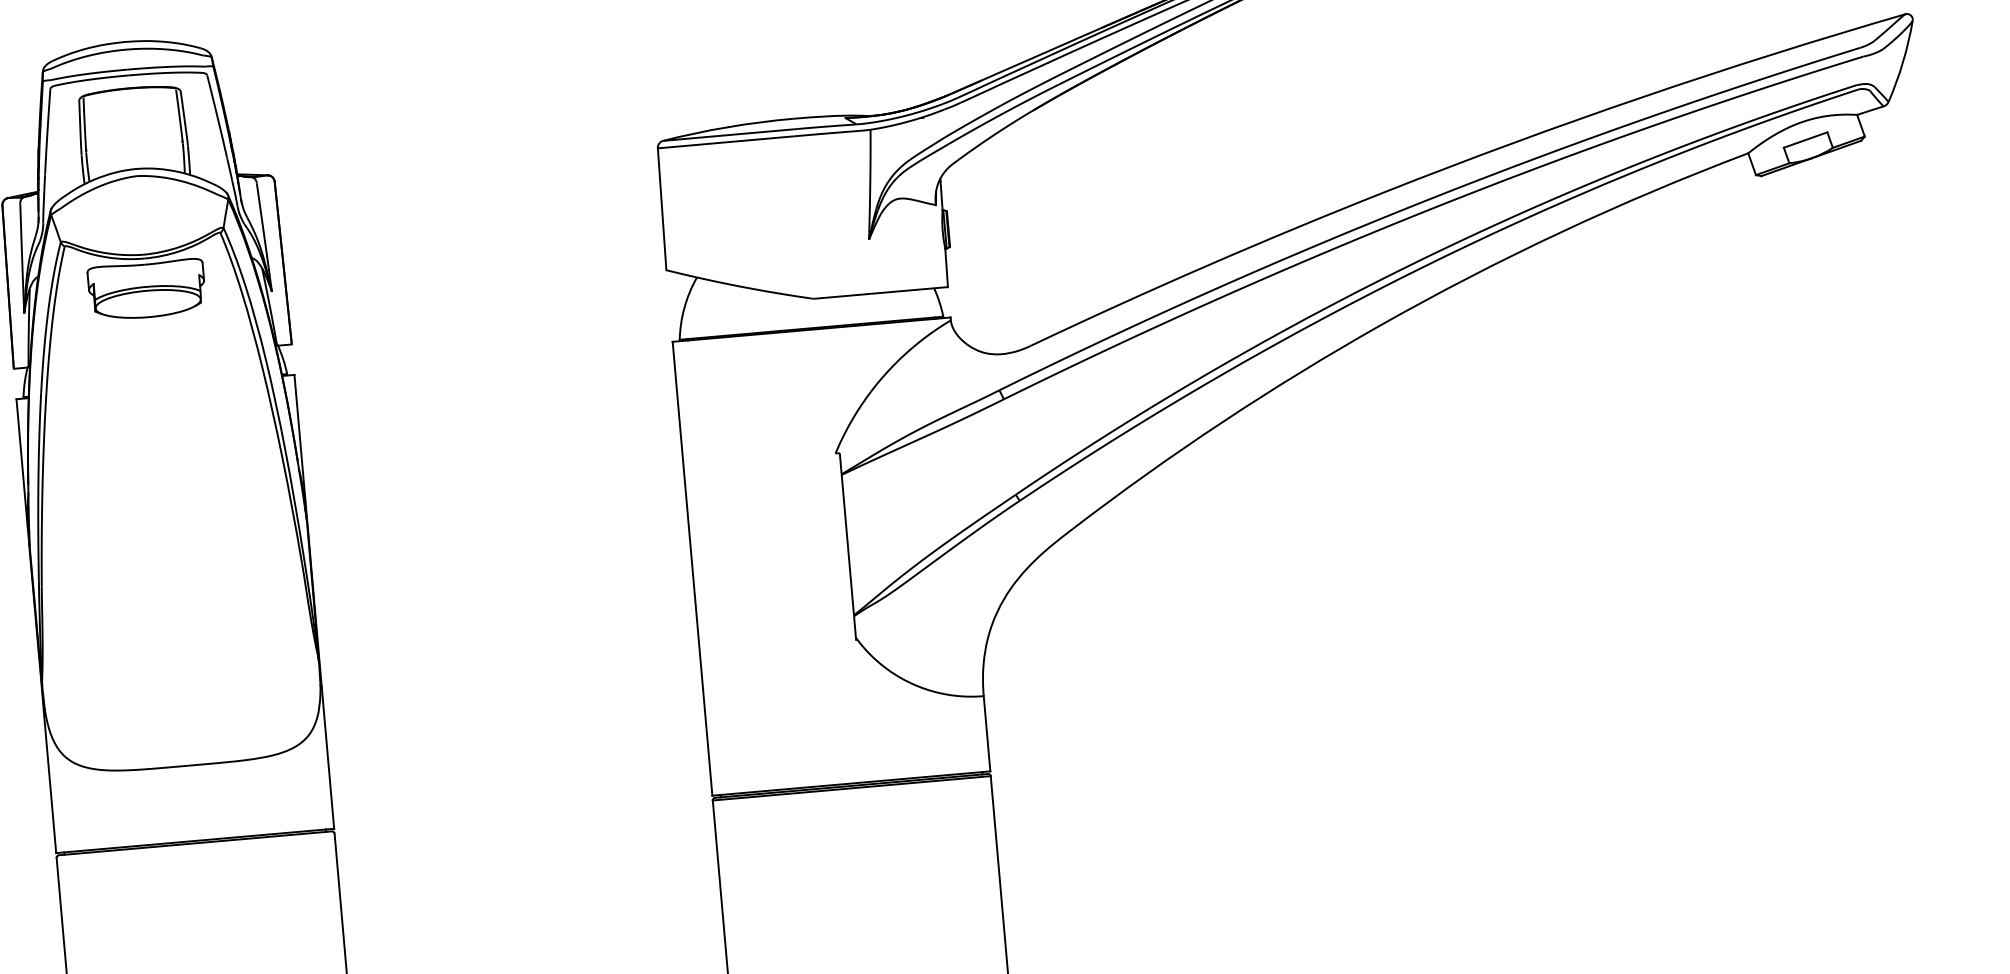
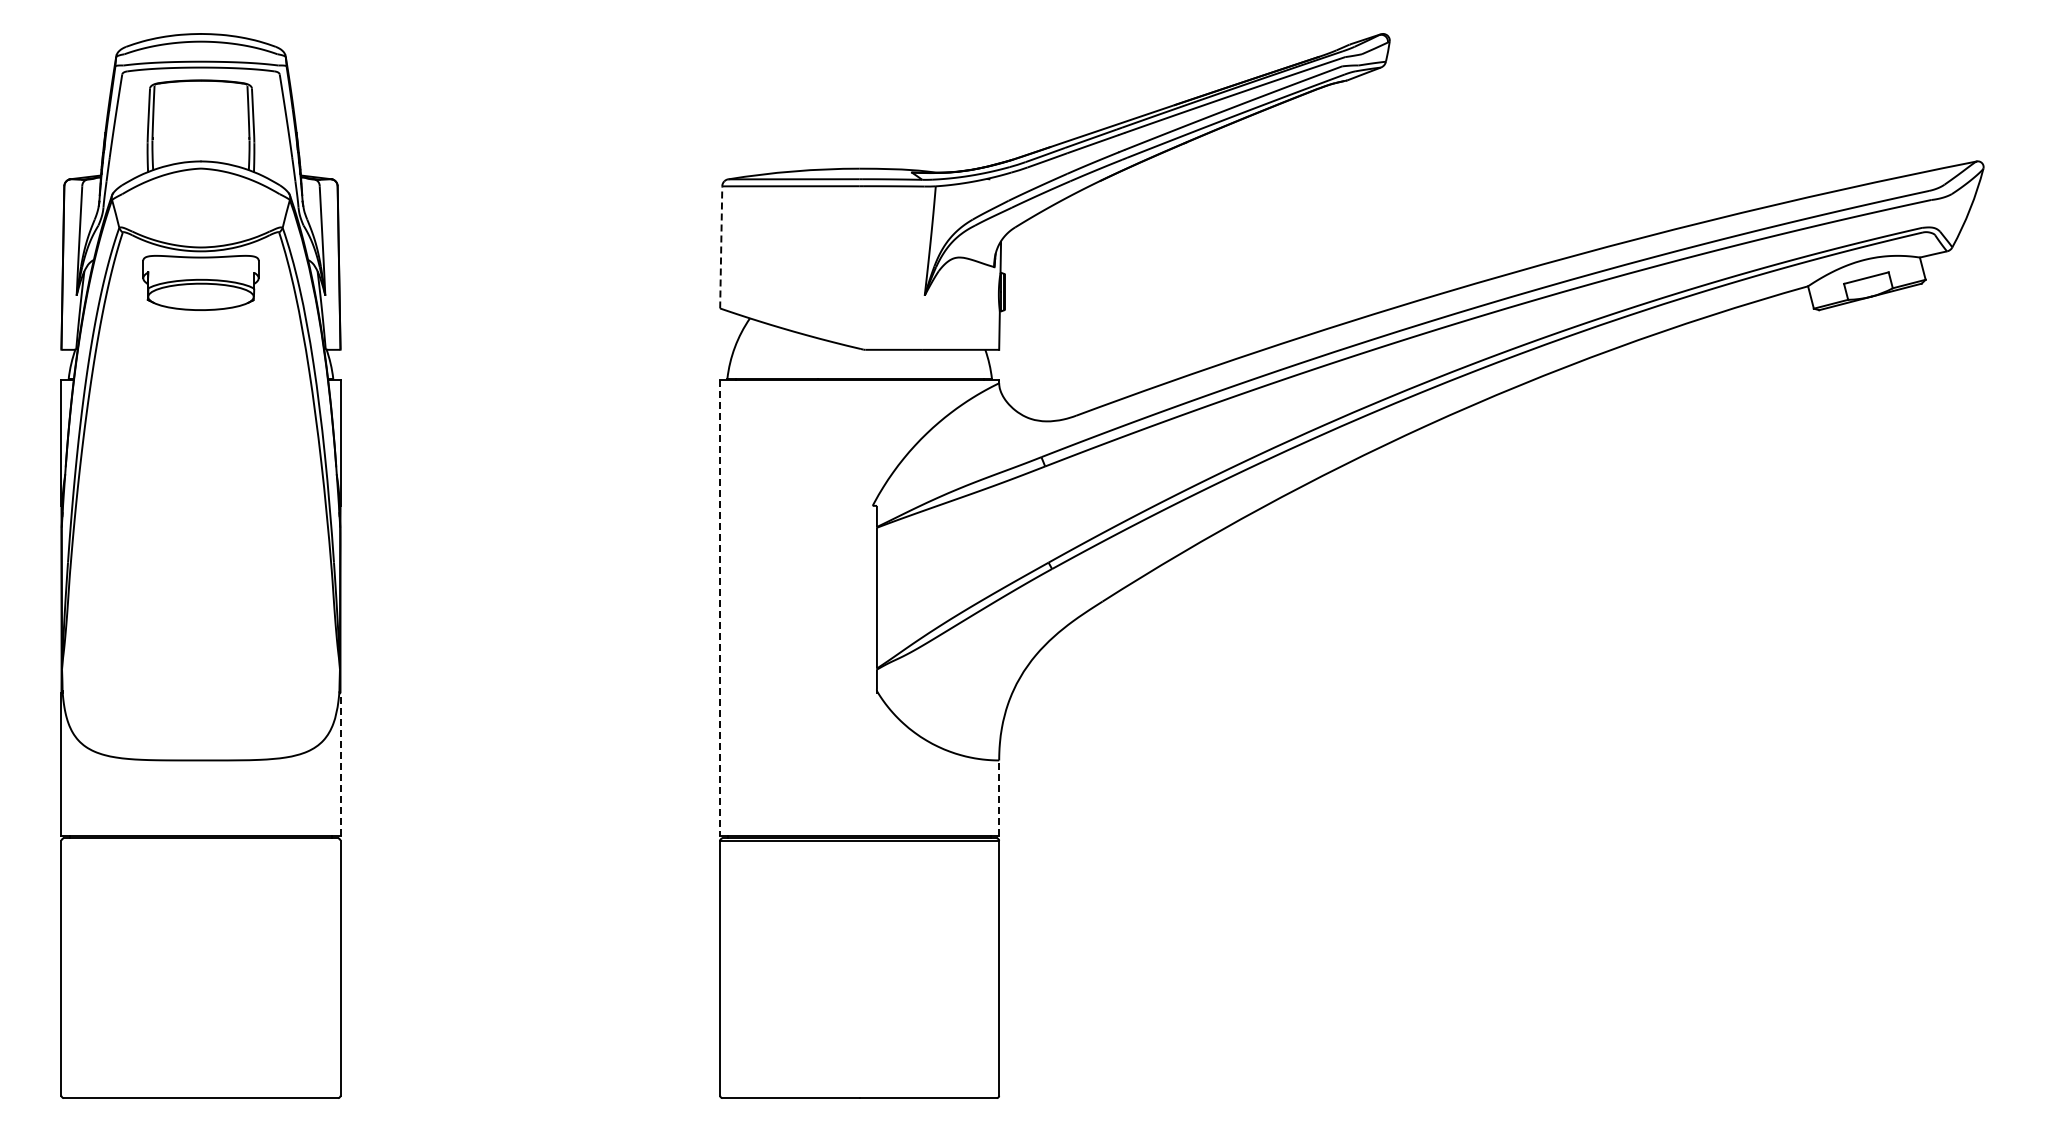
line: (662, 208) -> (721, 246), solid -> dashed
line: (692, 569) -> (720, 608), solid -> dashed
line: (987, 734) -> (999, 798), solid -> dashed
line: (327, 757) -> (340, 764), solid -> dashed

